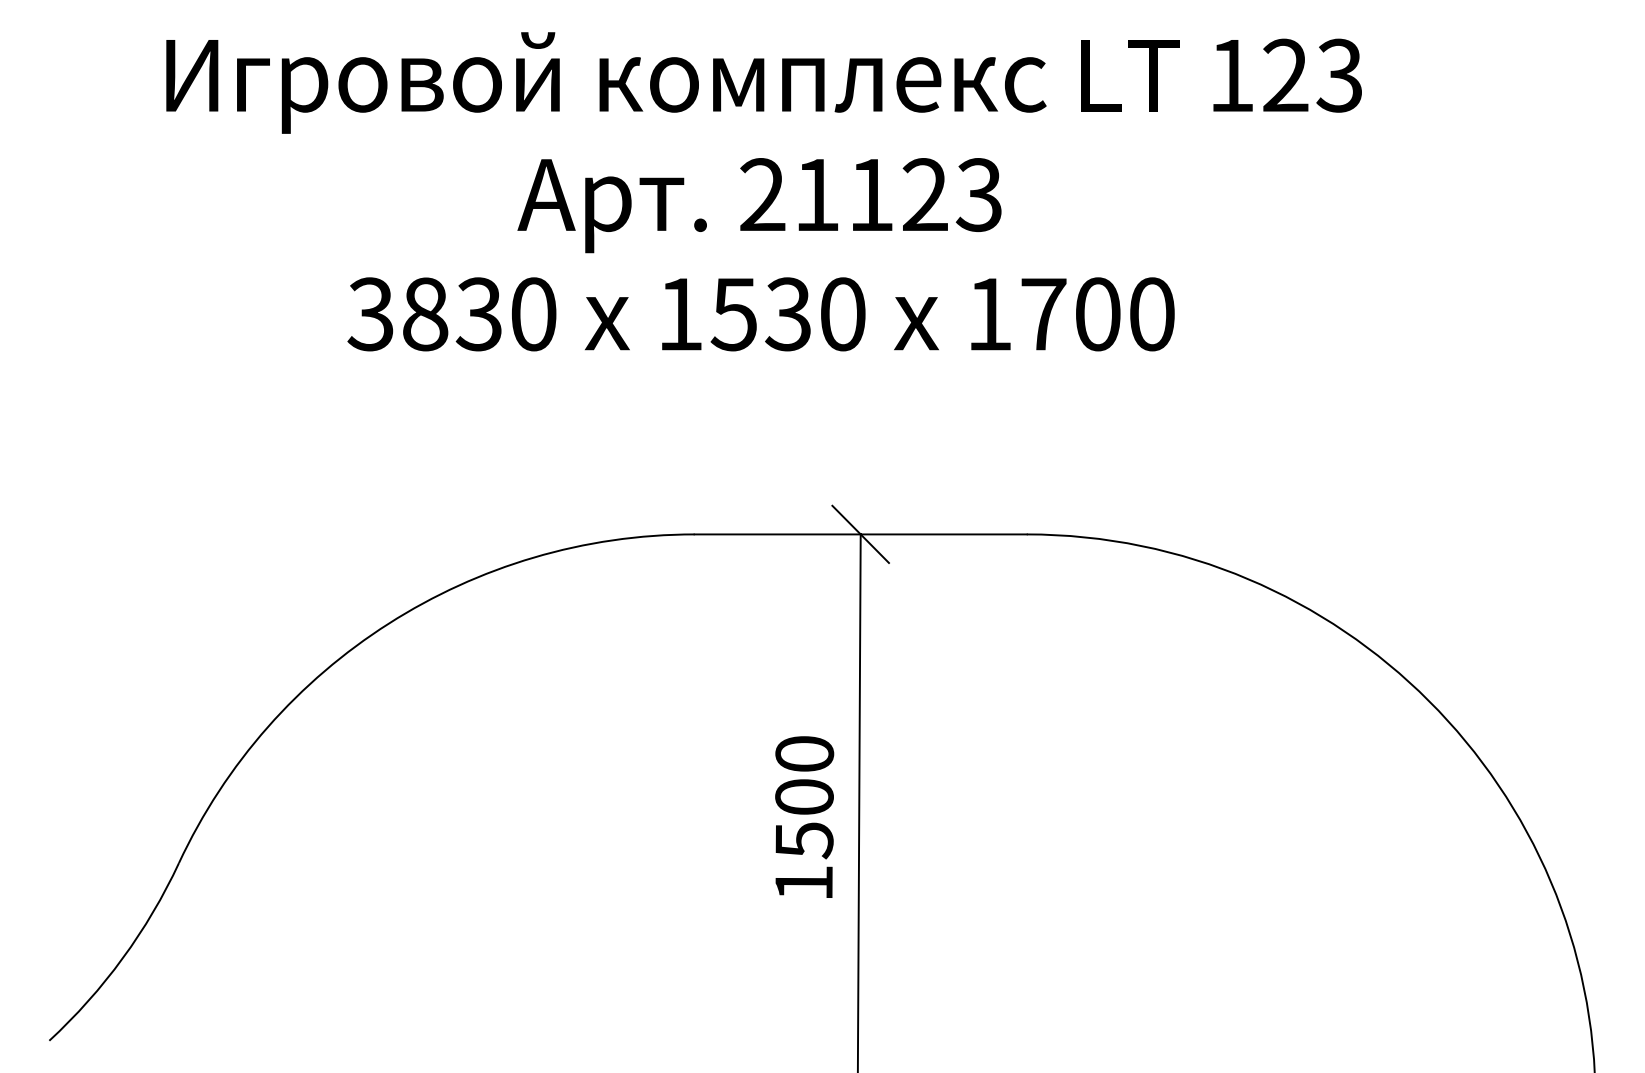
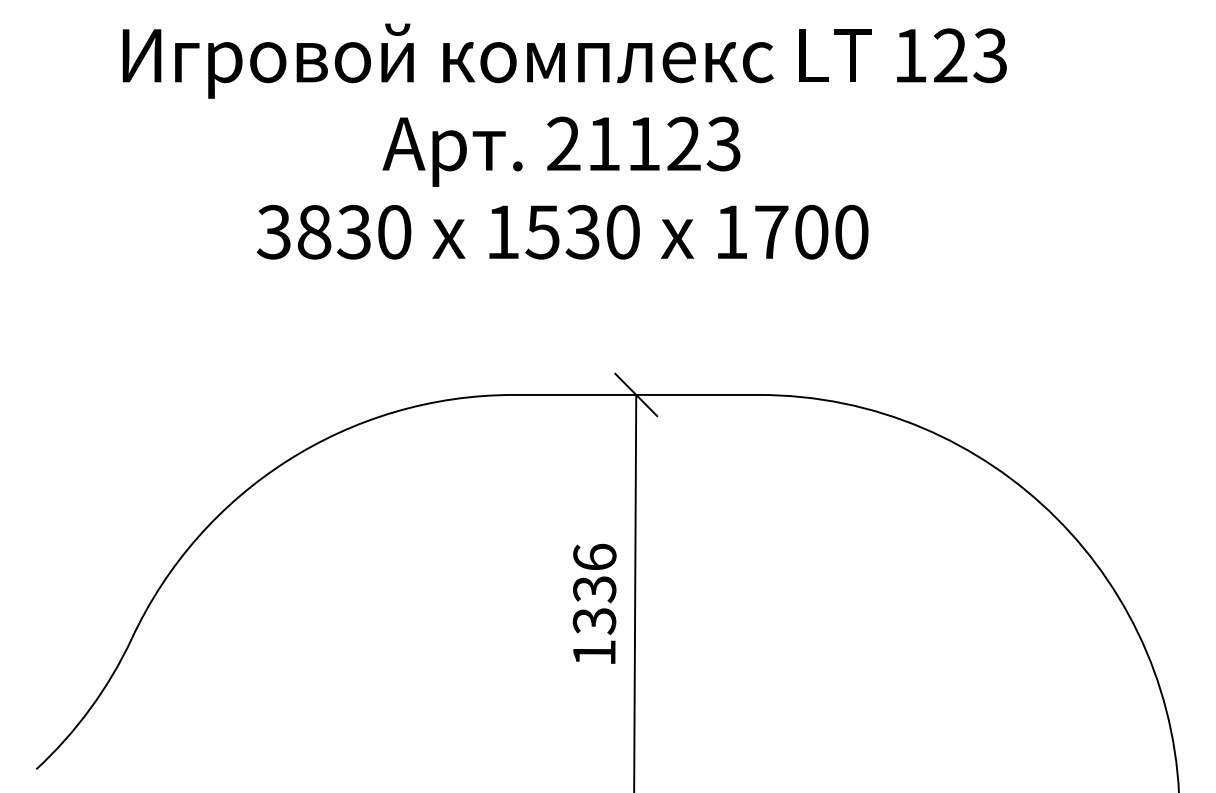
text: (804, 797) -> (594, 589), 1500 -> 1336

